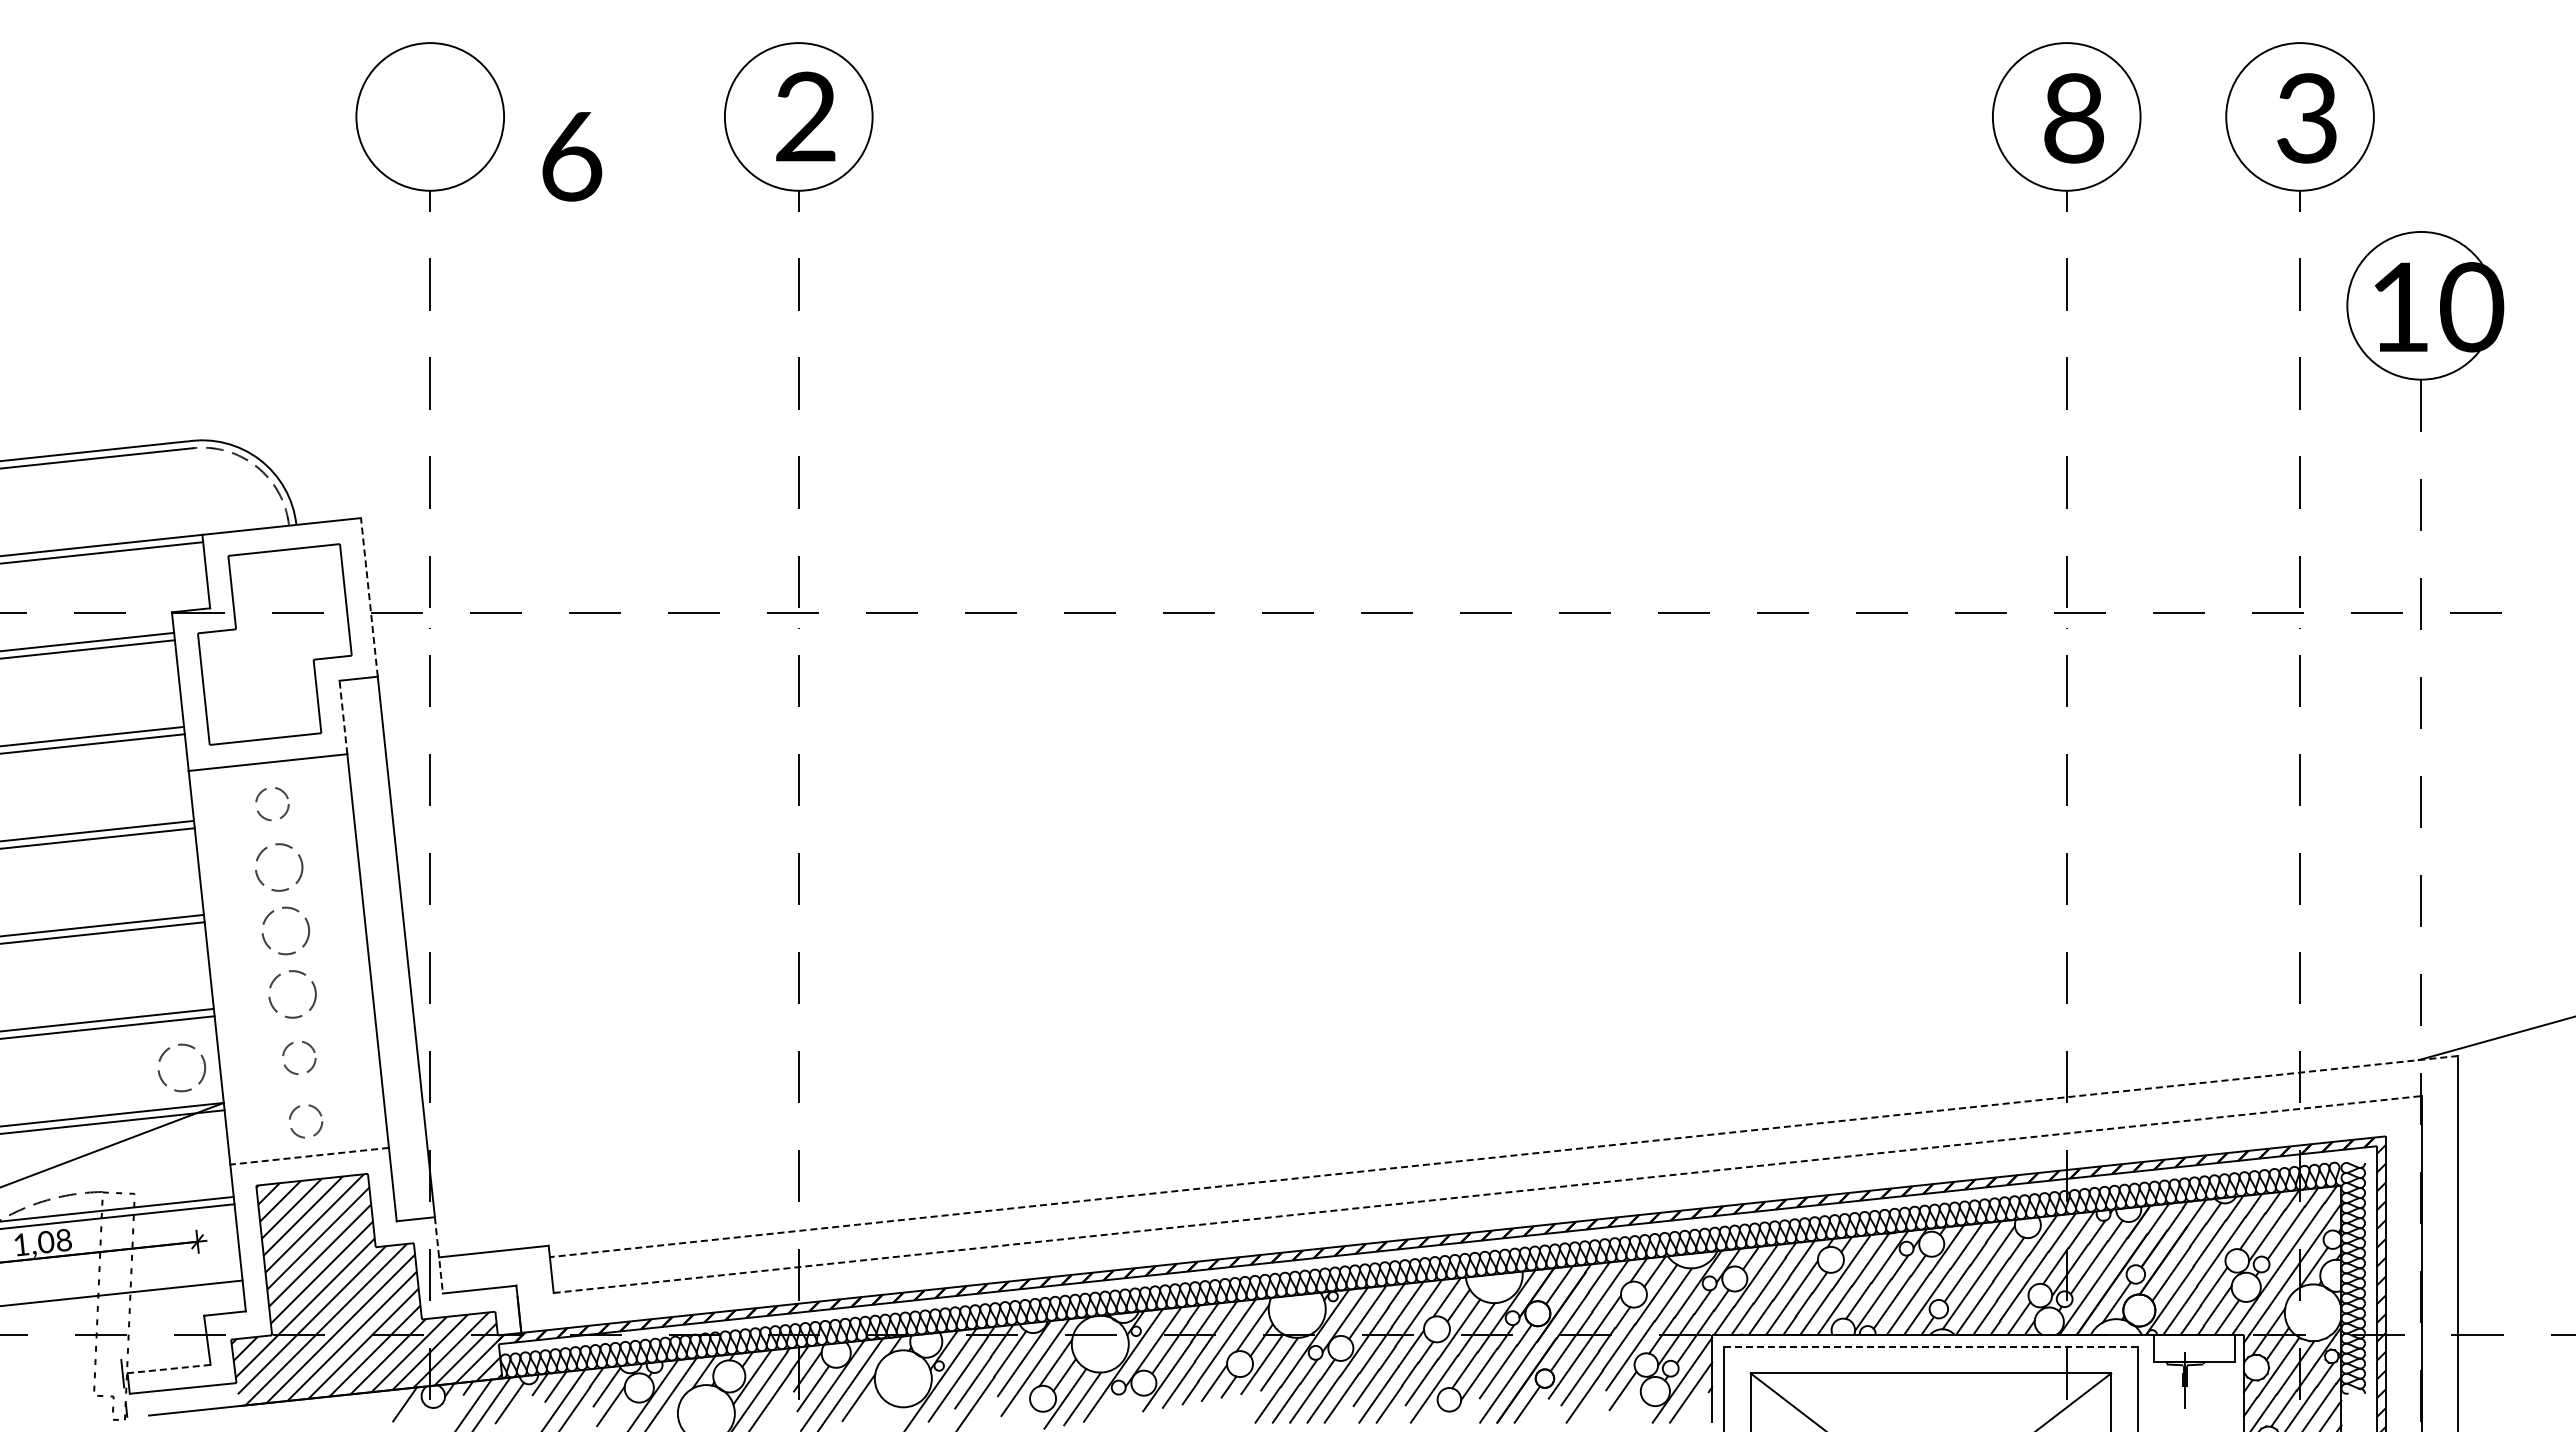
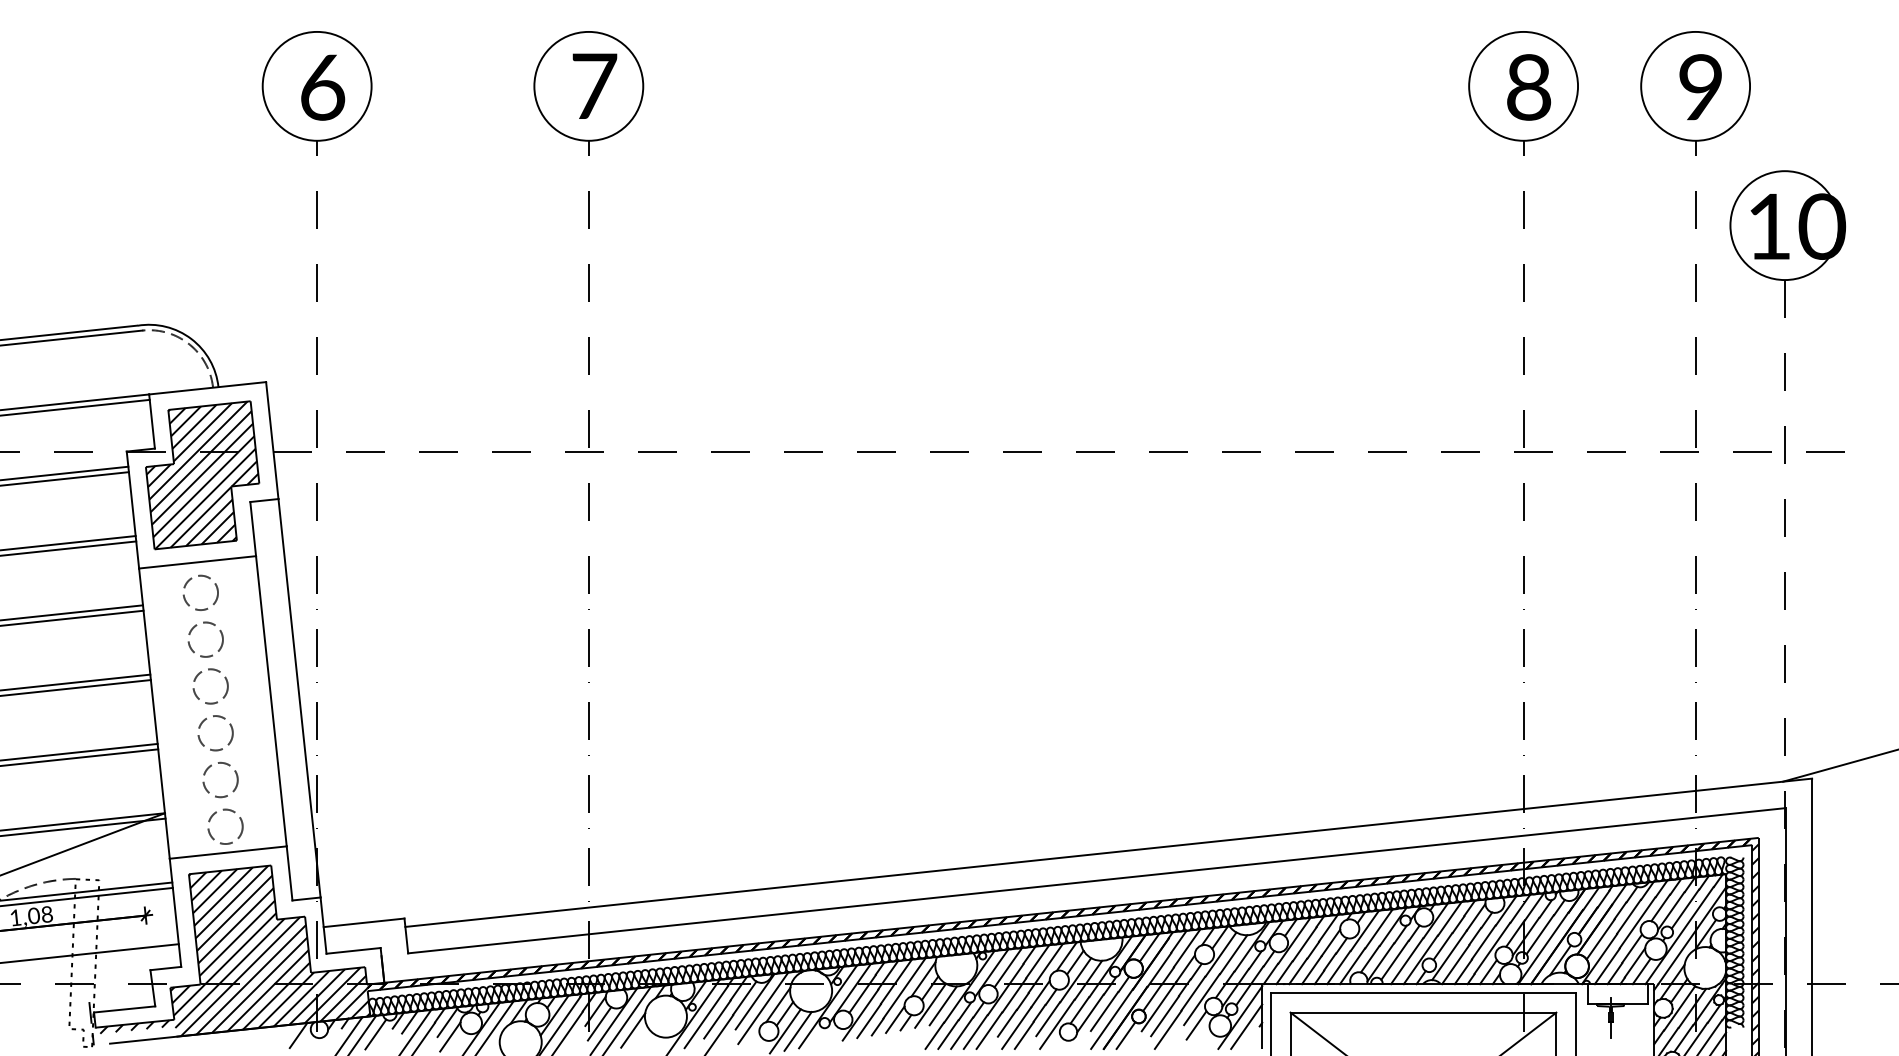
text: (806, 116) -> (594, 86), 2 -> 7
text: (2306, 118) -> (1700, 87), 3 -> 9
text: (572, 156) -> (323, 87), moved
line: (369, 597) -> (272, 440), dashed -> solid
hatch: (274, 644) -> (202, 475), added
line: (343, 717) -> (253, 529), dashed -> solid
circle: (272, 803) -> (200, 592), size x1.43
circle: (299, 1057) -> (220, 779), size x1.43
circle: (181, 1067) -> (133, 787), removed
circle: (305, 1121) -> (225, 826), size x1.43
line: (309, 1156) -> (228, 852), dashed -> solid
line: (1503, 1156) -> (1108, 852), dashed -> solid
line: (1488, 1194) -> (1097, 880), dashed -> solid
line: (438, 1255) -> (323, 925), dashed -> solid
line: (1930, 1346) -> (1423, 992), dashed -> solid
line: (169, 1369) -> (124, 1009), dashed -> solid
hatch: (182, 1392) -> (134, 1026), added

